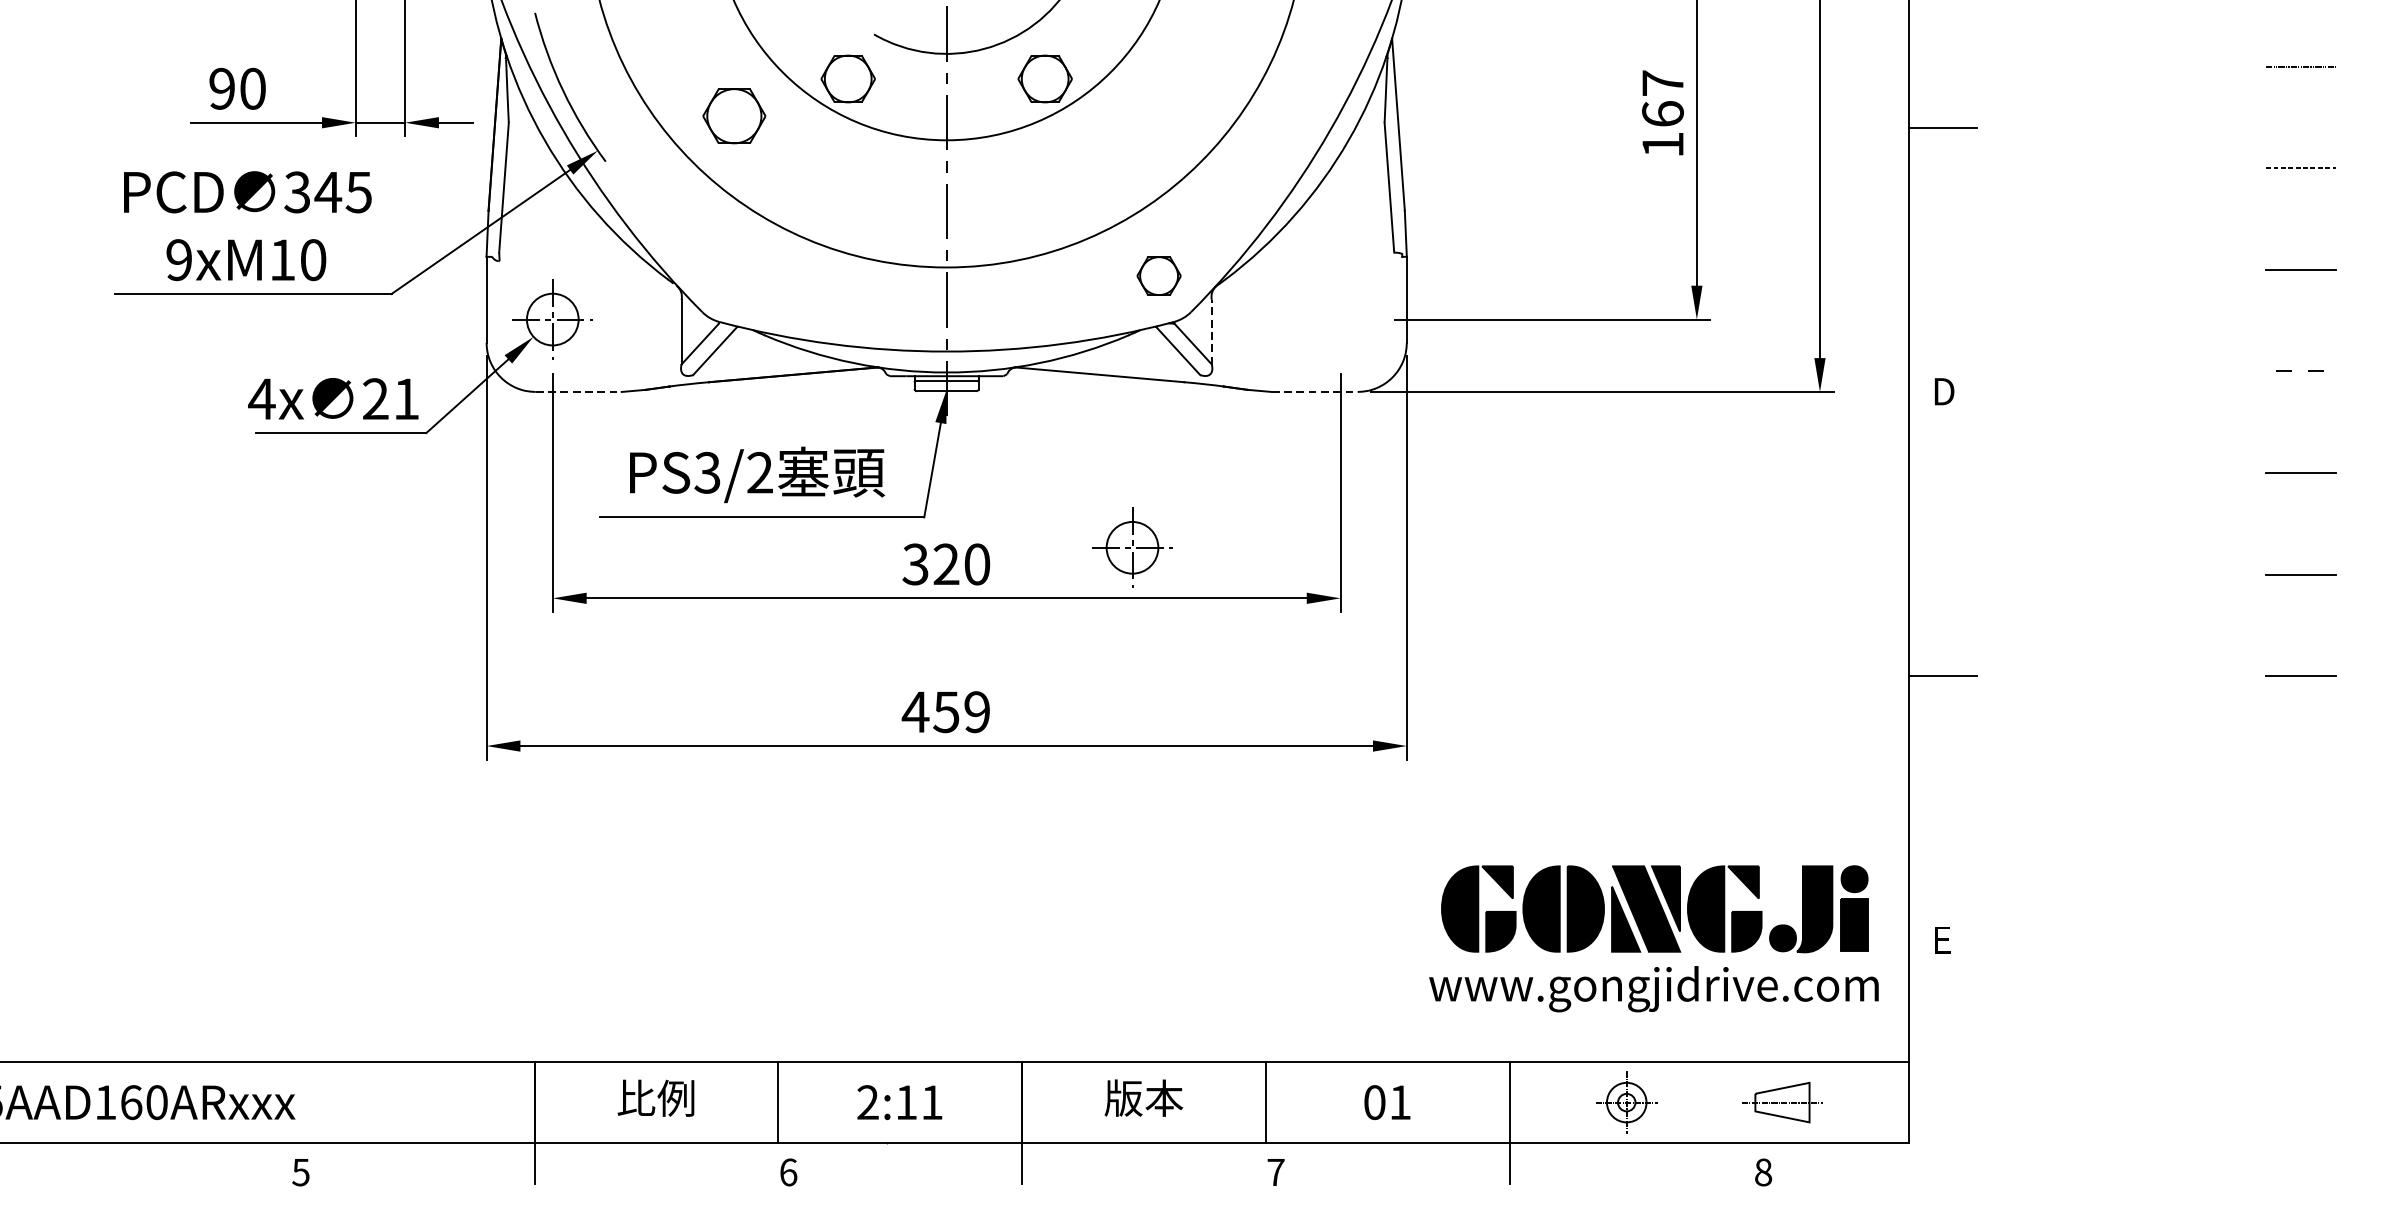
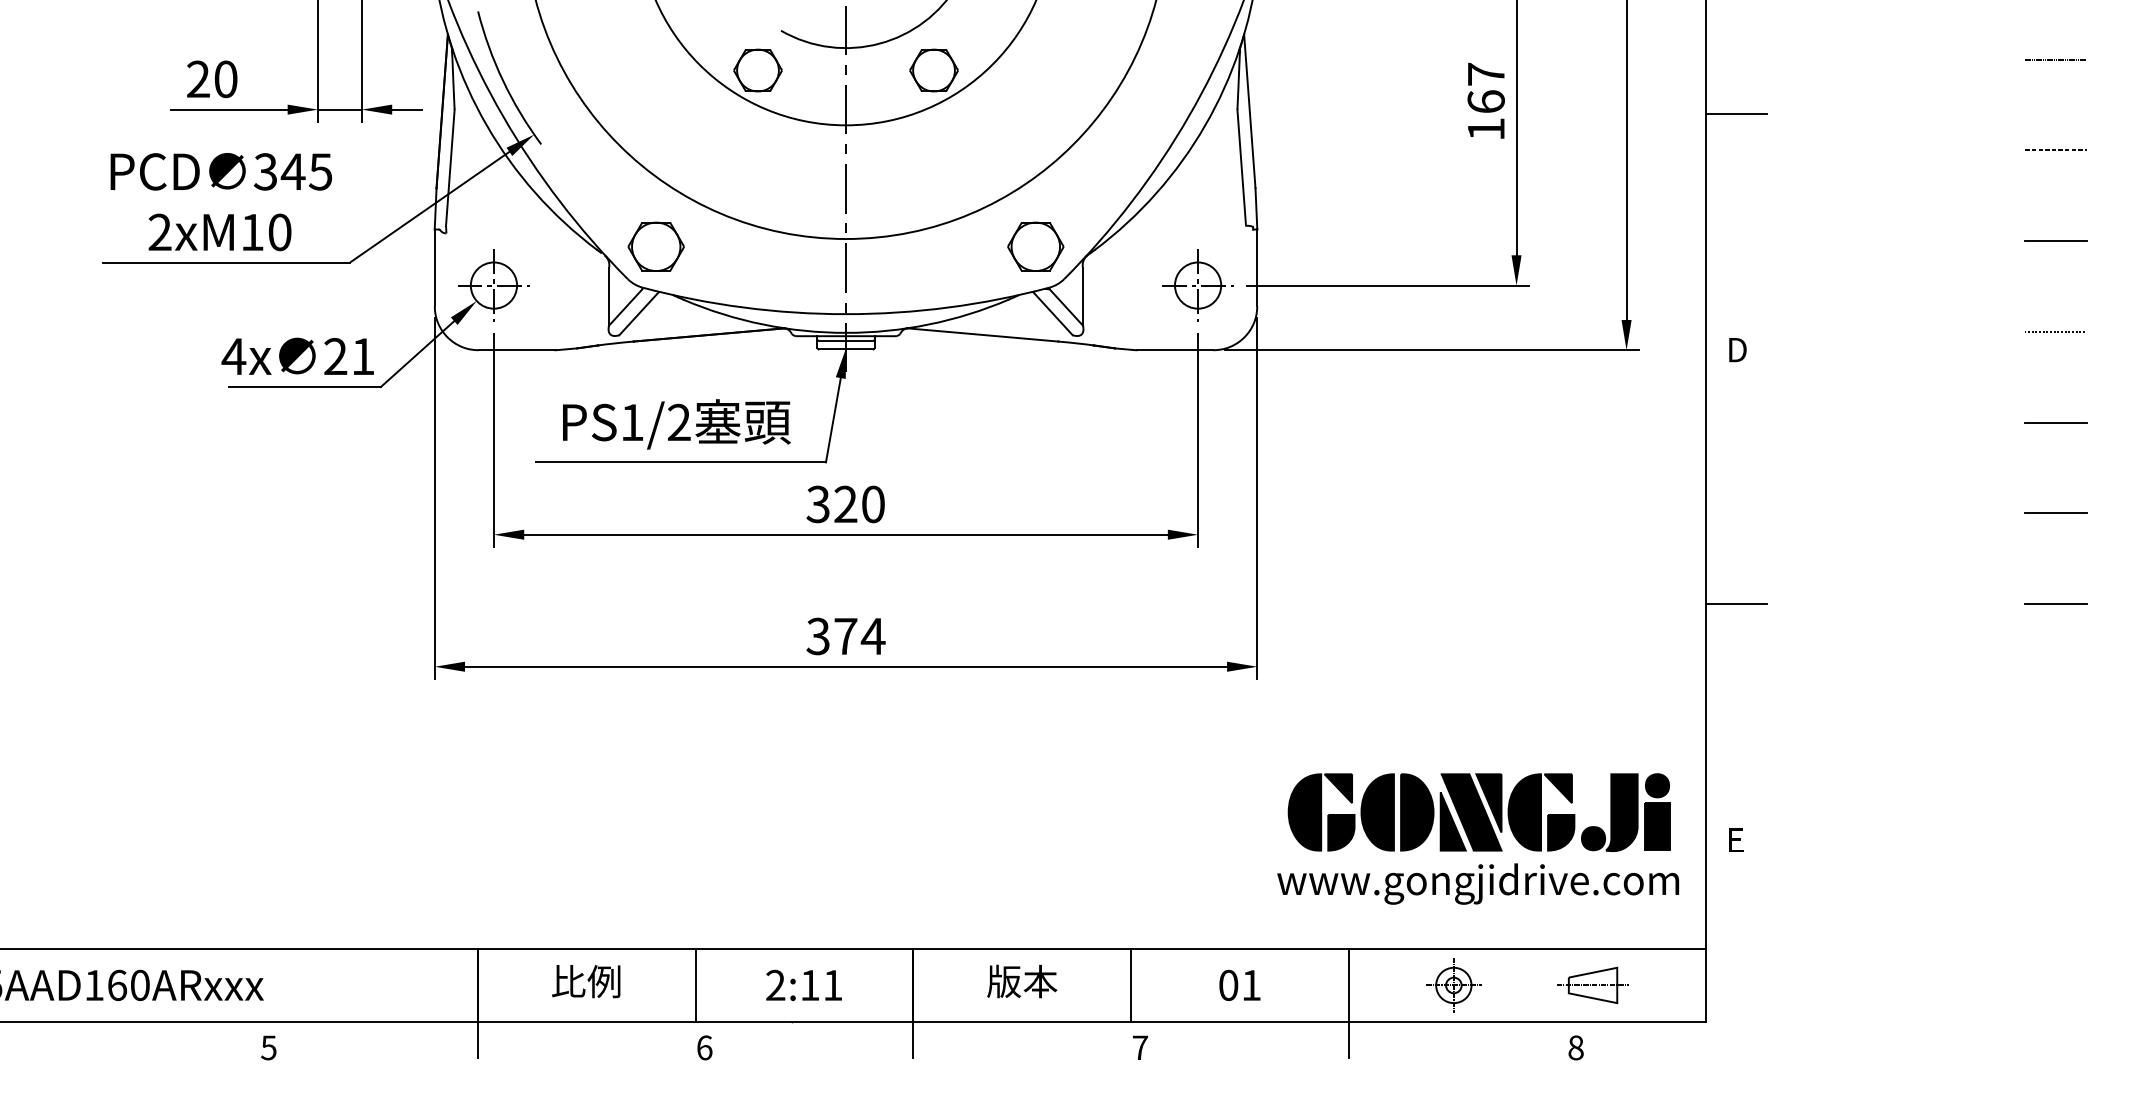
text: (222, 89) -> (198, 79), 90 -> 20
part: (733, 115) -> (655, 246), moved
text: (178, 260) -> (159, 232), 9xM10 -> 2xM10
part: (1158, 275) -> (1035, 246), size x1.43
line: (1212, 331) -> (1083, 296), dashed -> solid
line: (579, 392) -> (517, 350), dashed -> solid
line: (1315, 392) -> (1175, 350), dashed -> solid
text: (706, 472) -> (631, 422), PS3/2 -> PS1/2
part: (1131, 547) -> (1197, 285), moved
text: (946, 712) -> (845, 636), 459 -> 374

